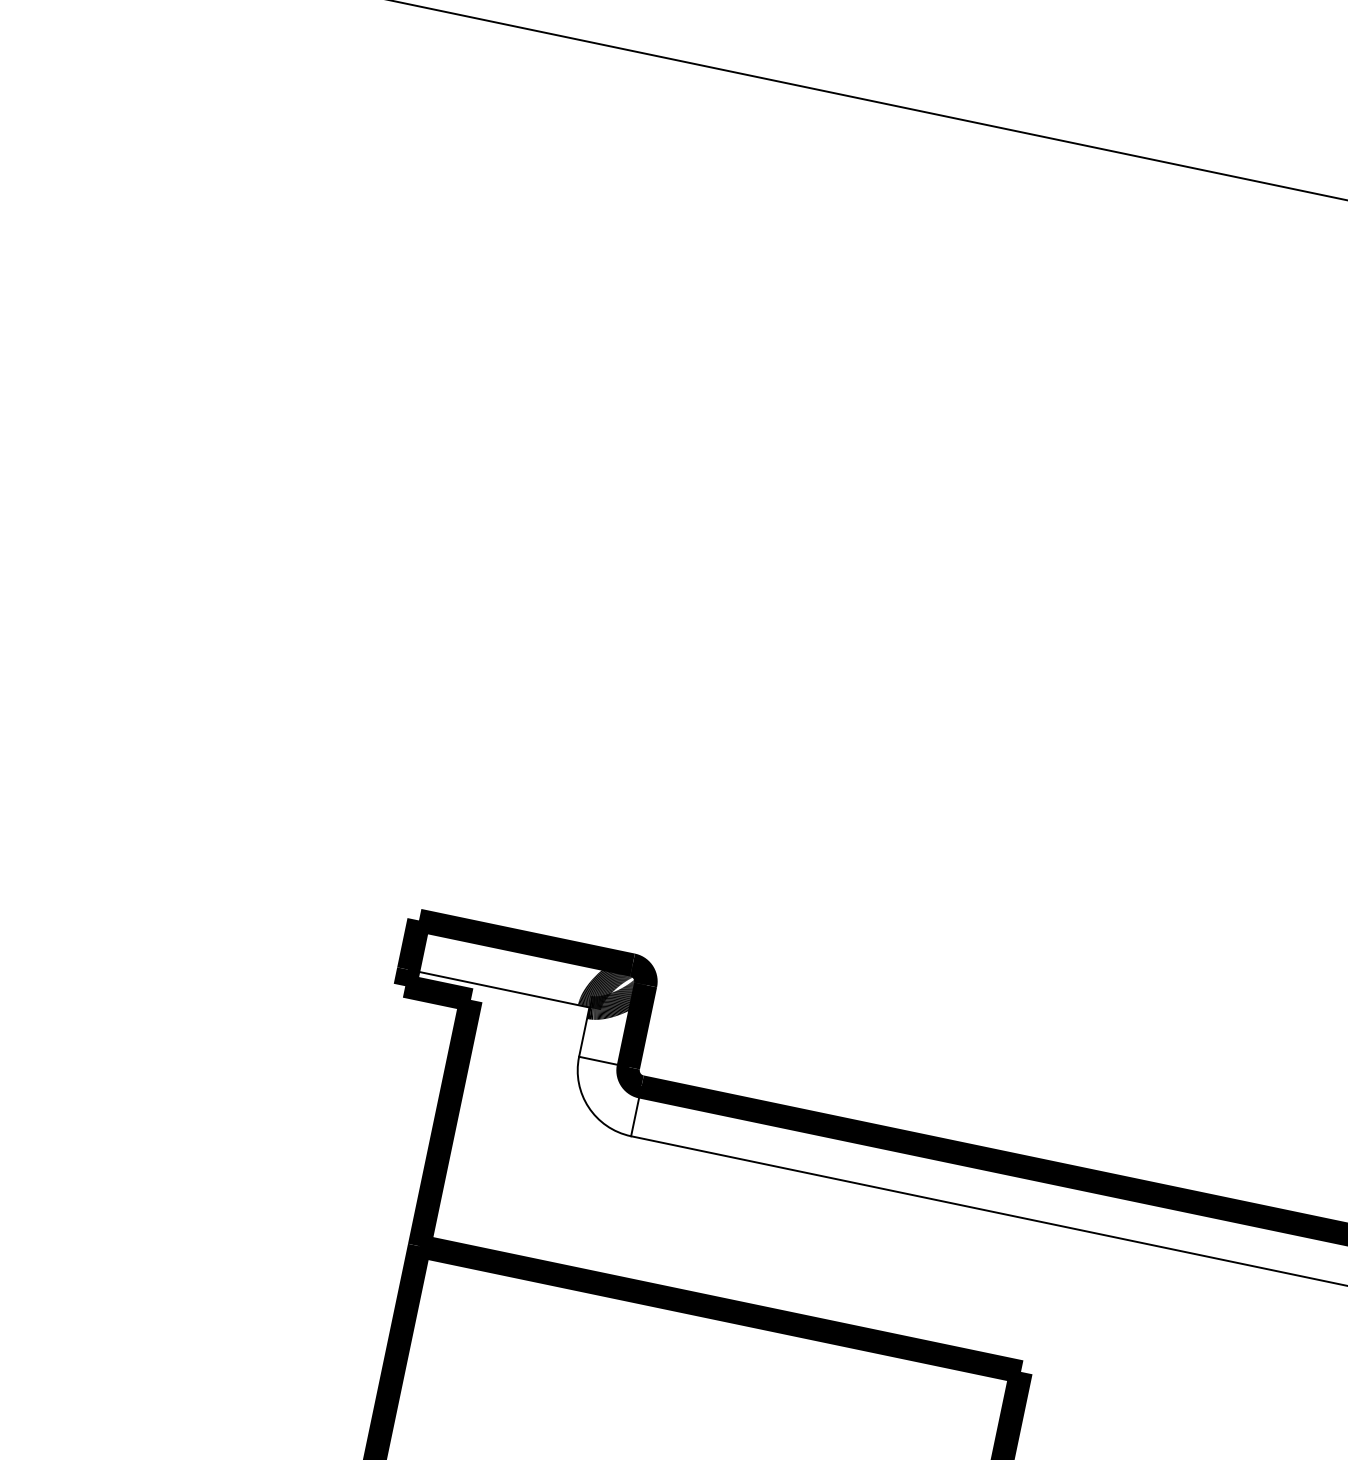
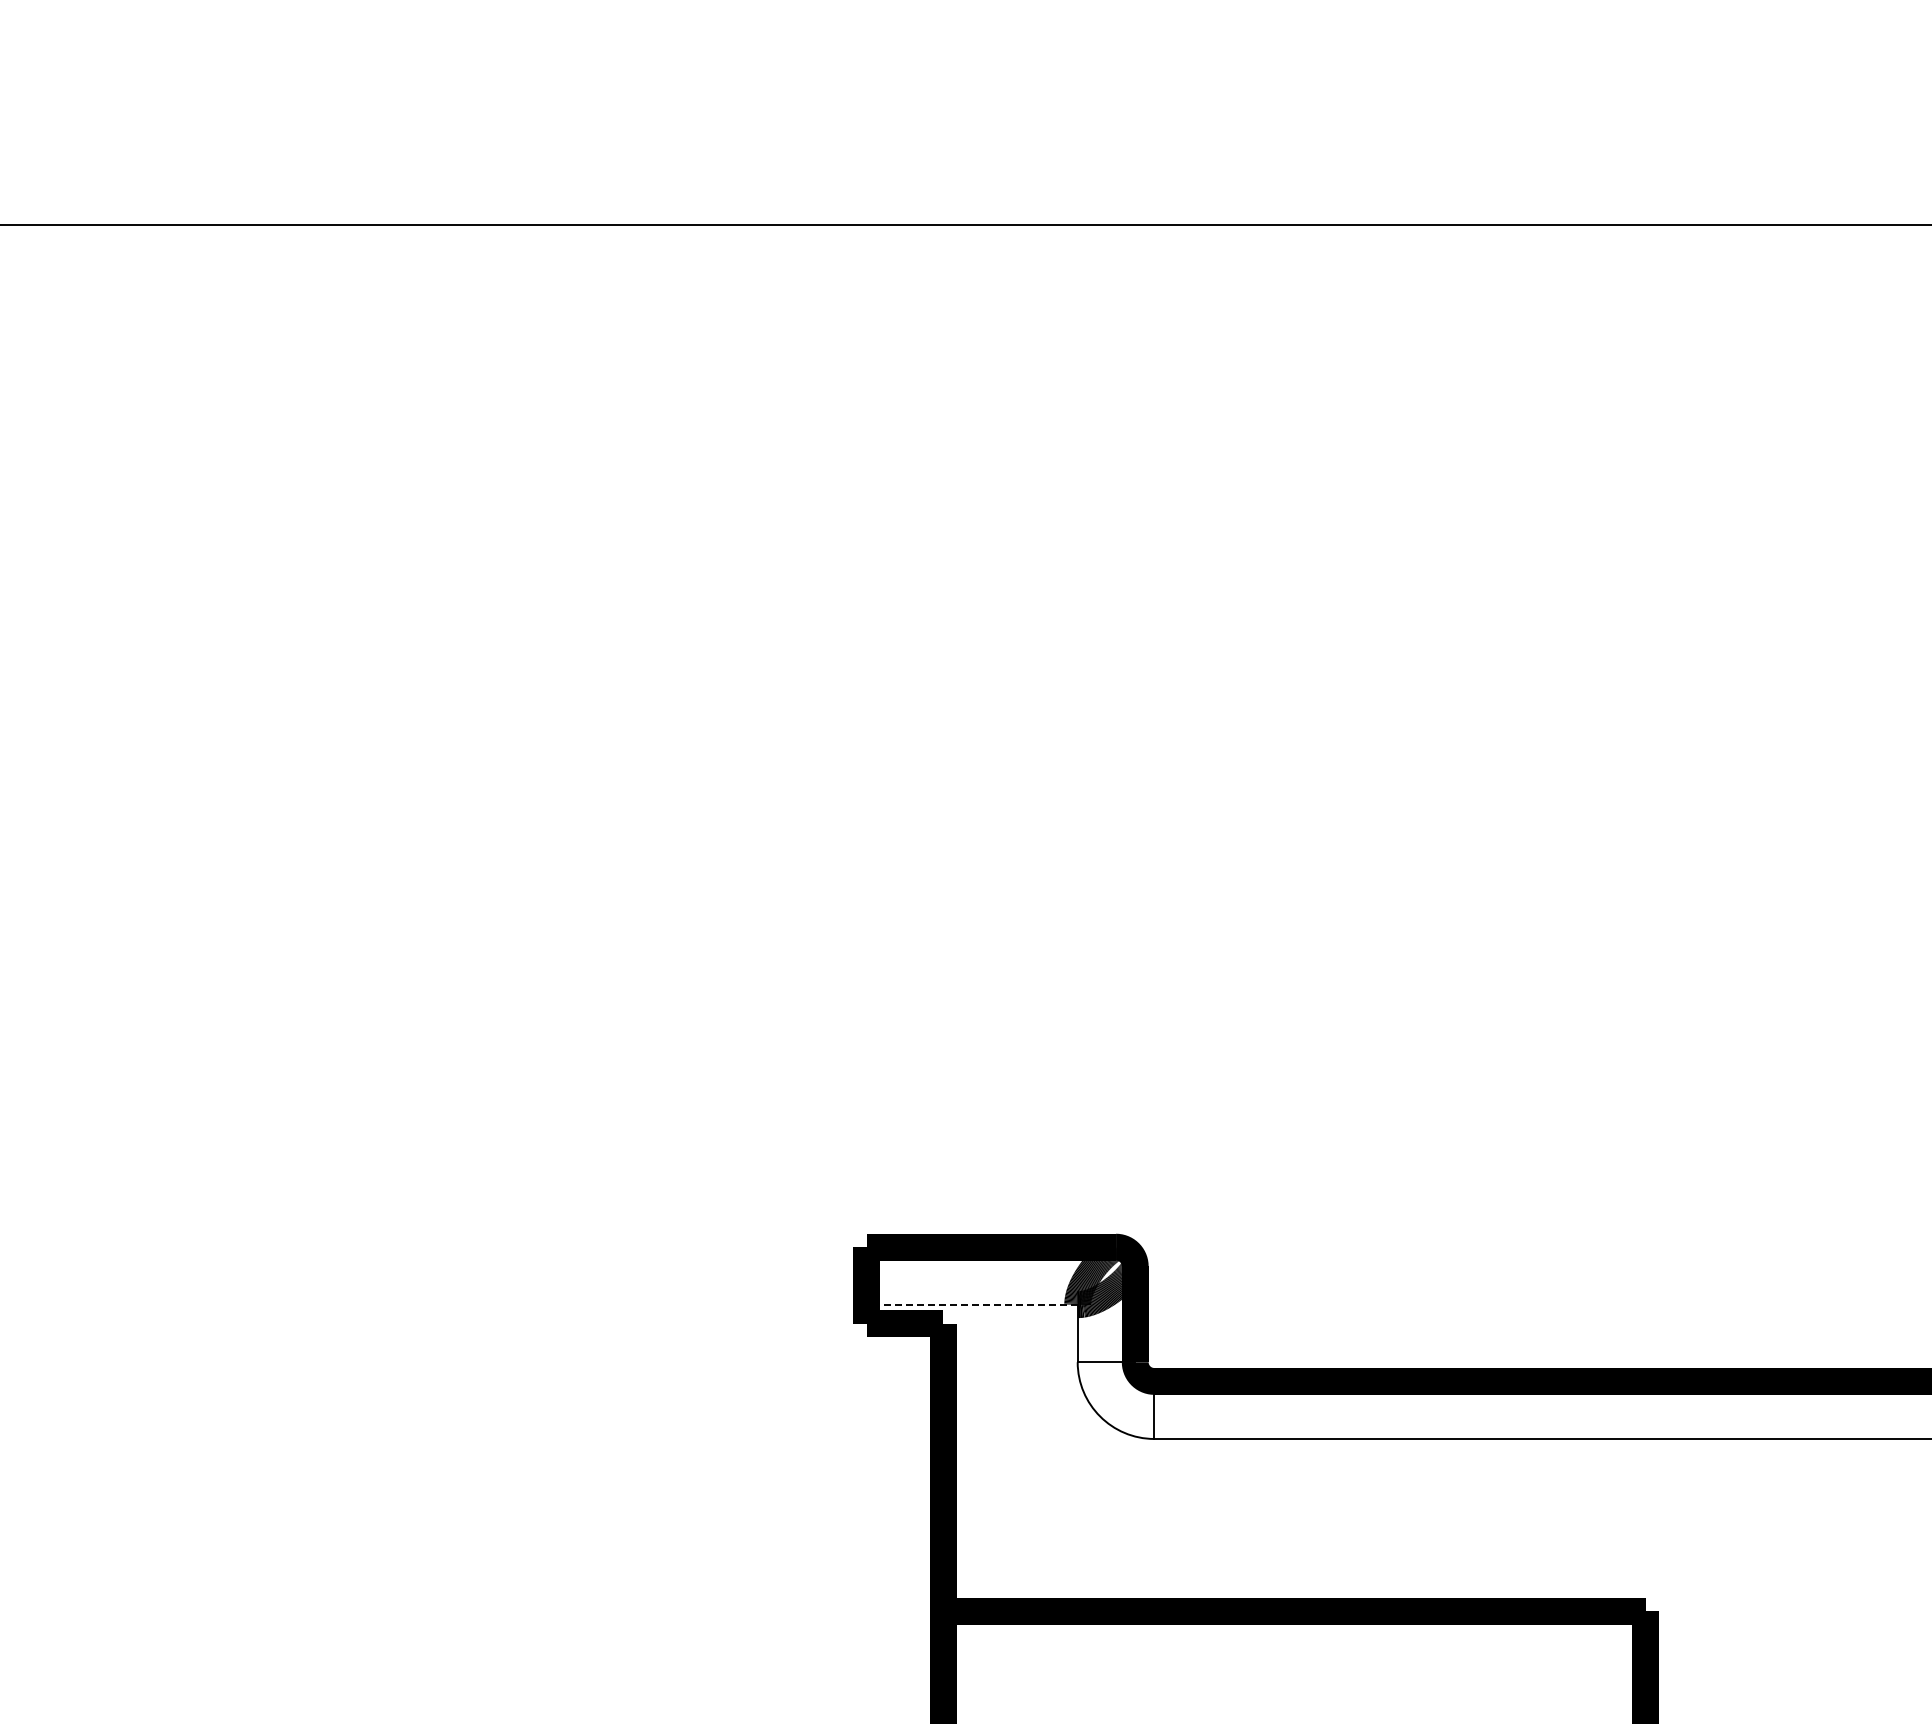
line: (498, 988) -> (971, 1304), solid -> dashed

